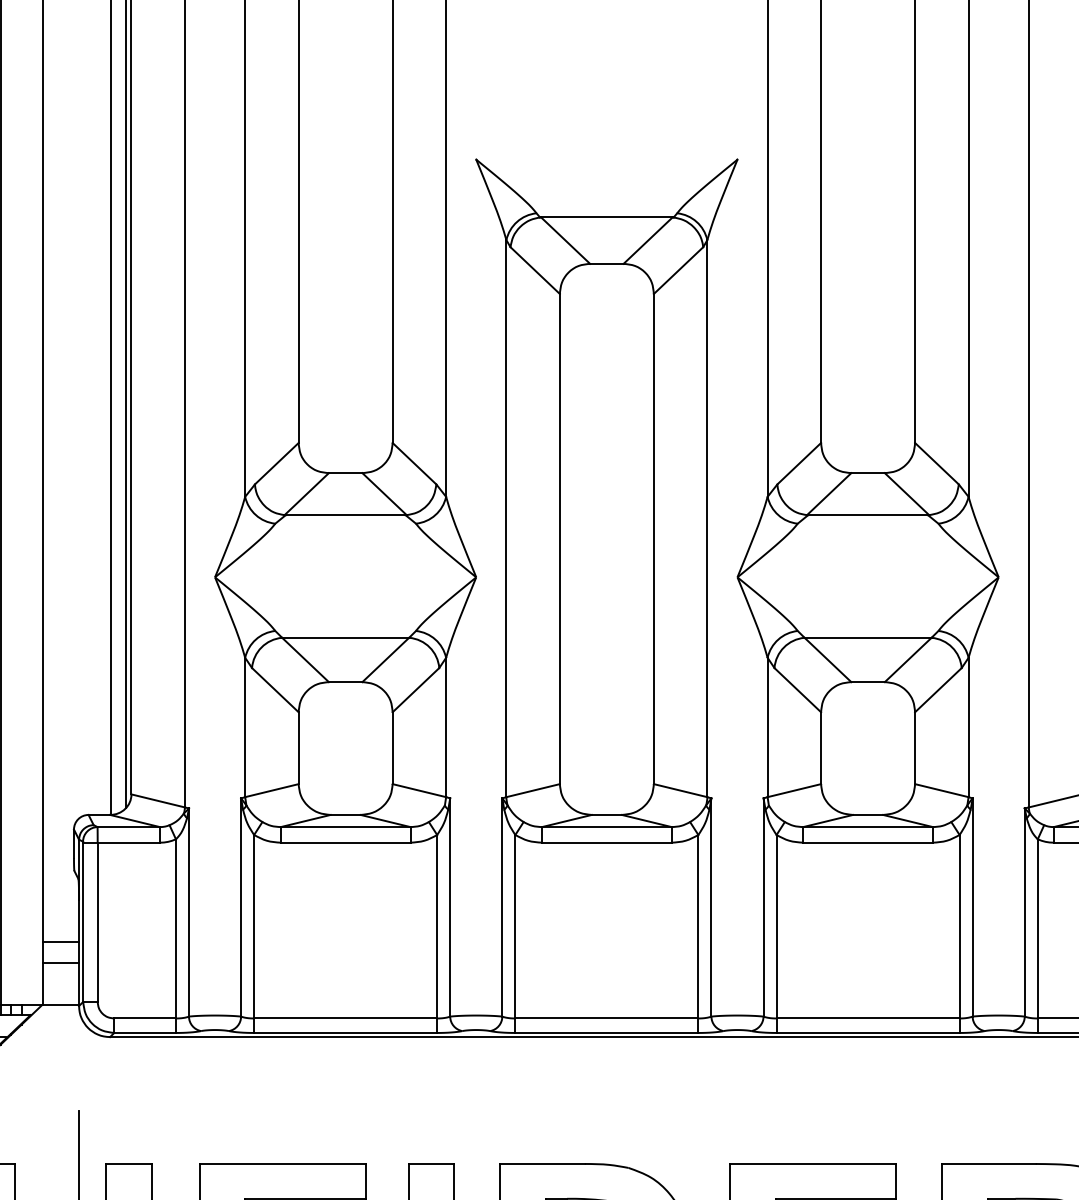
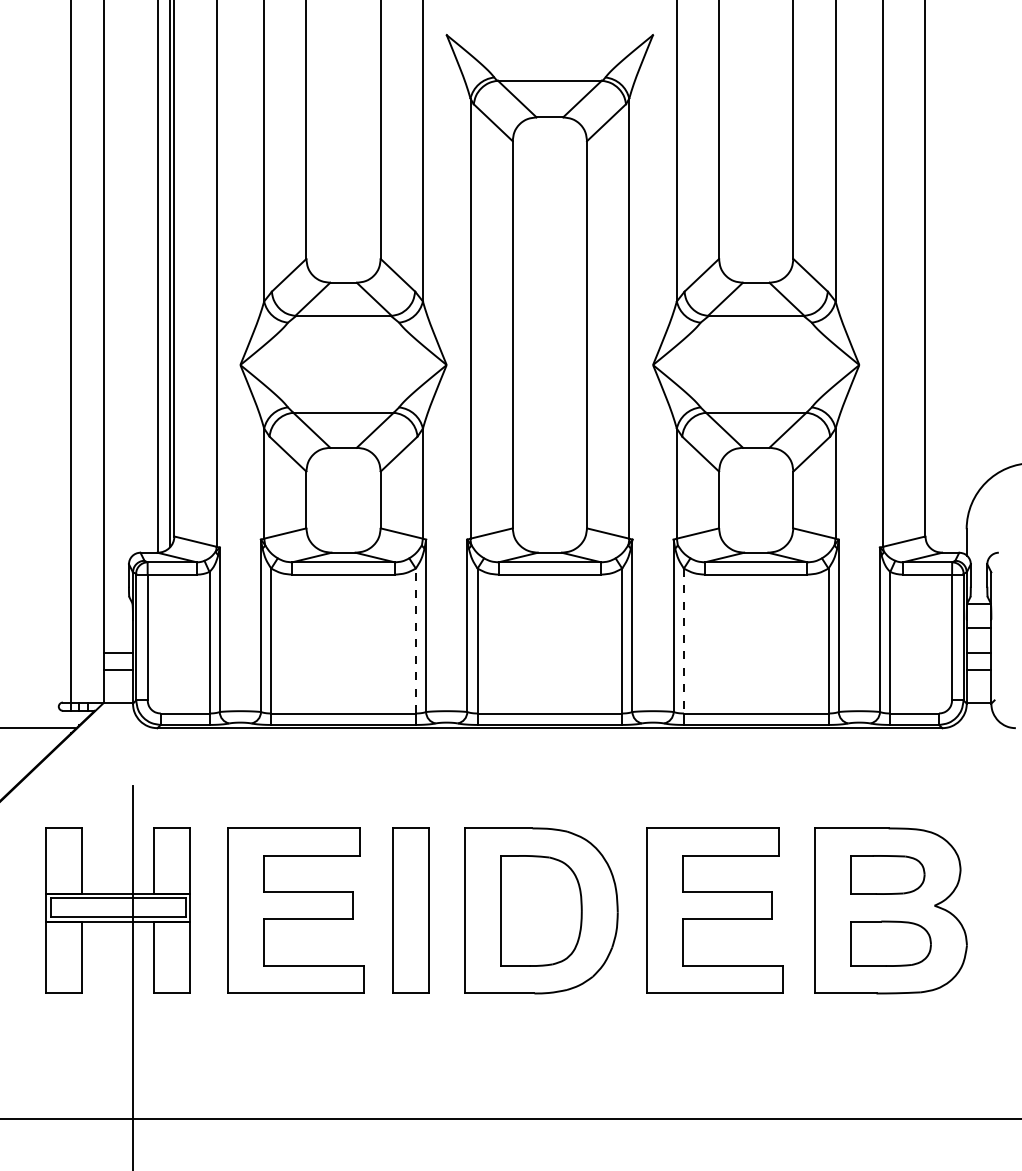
line: (436, 926) -> (415, 640), solid -> dashed
line: (776, 927) -> (683, 641), solid -> dashed

